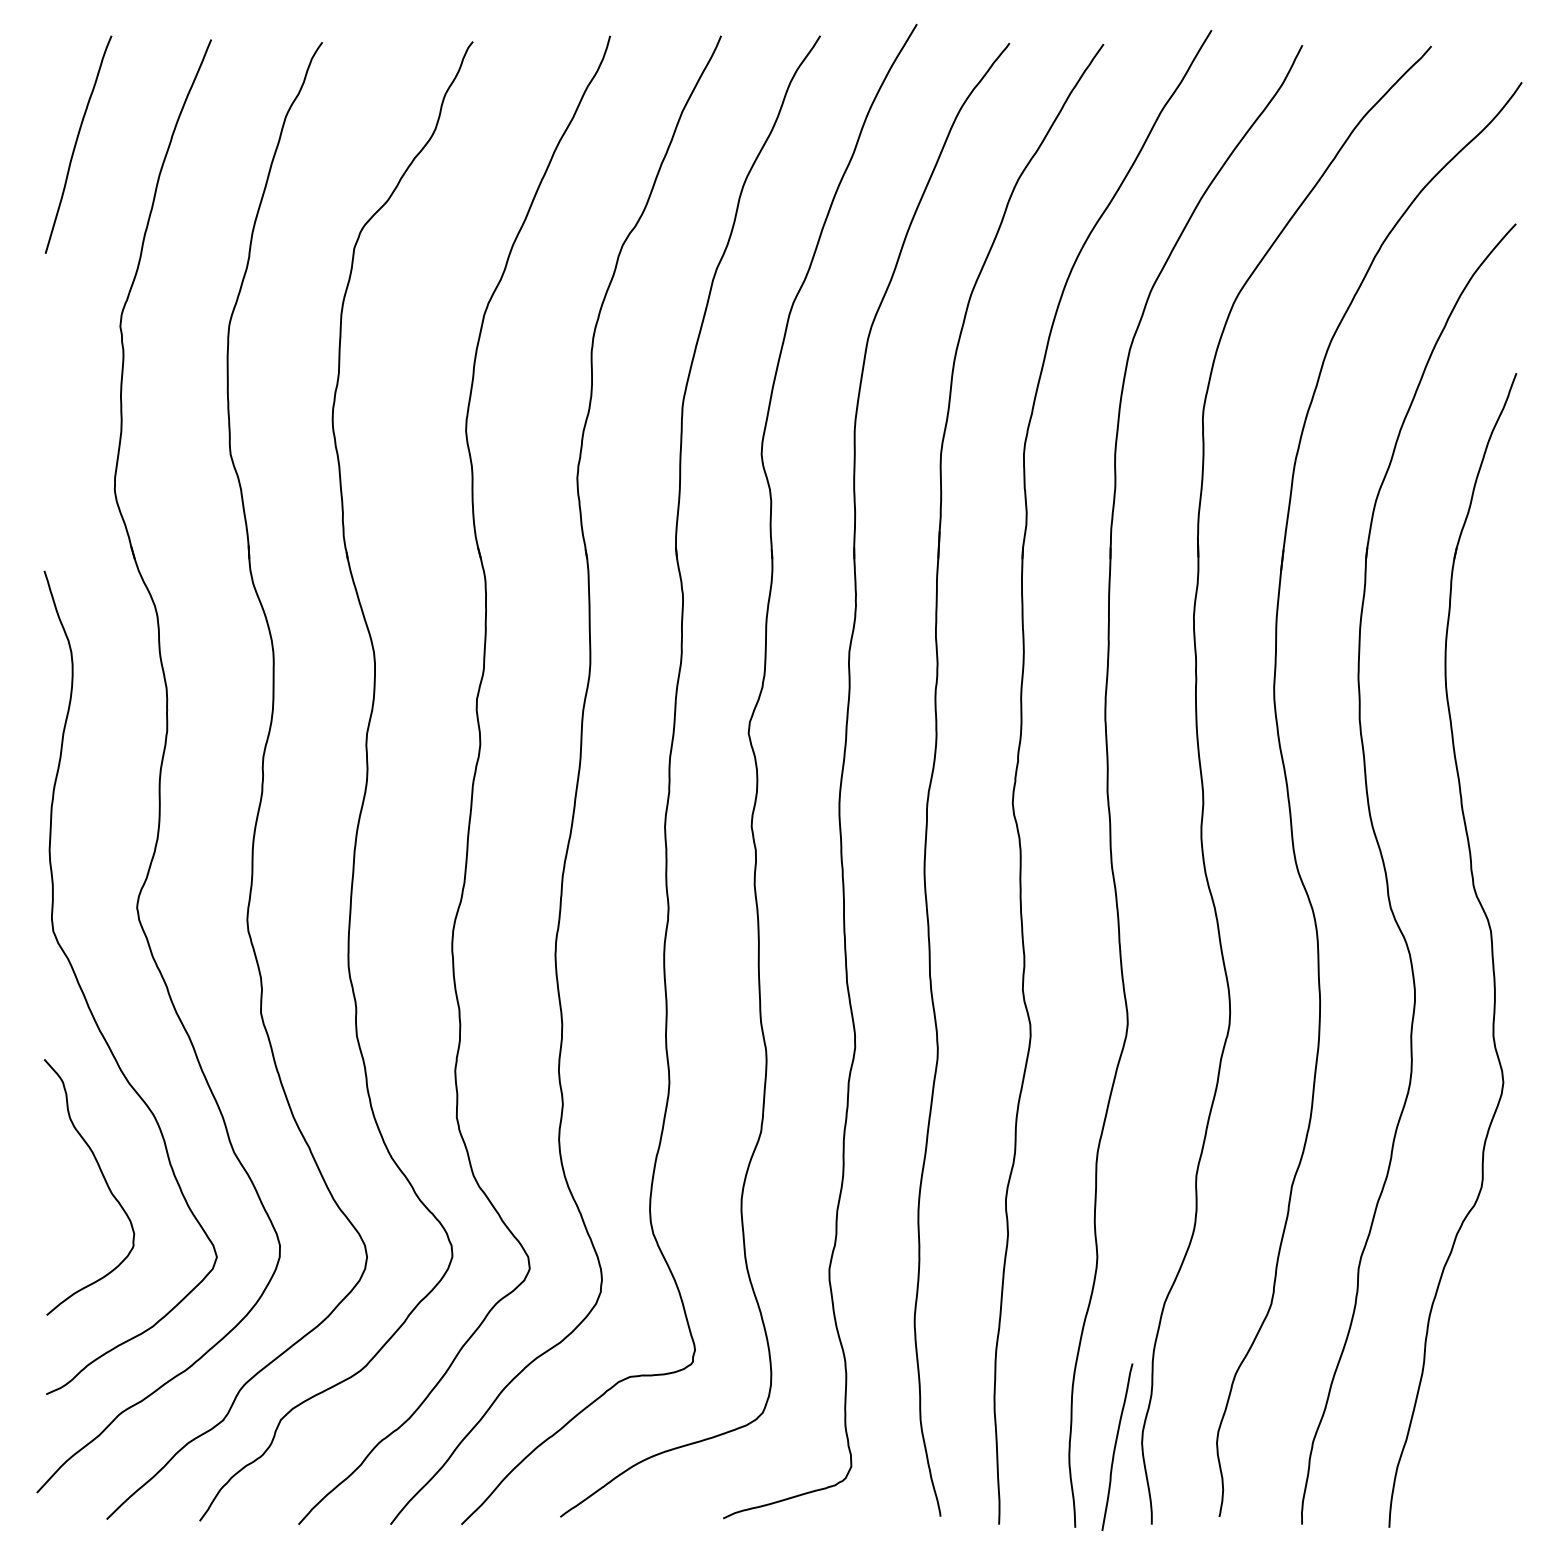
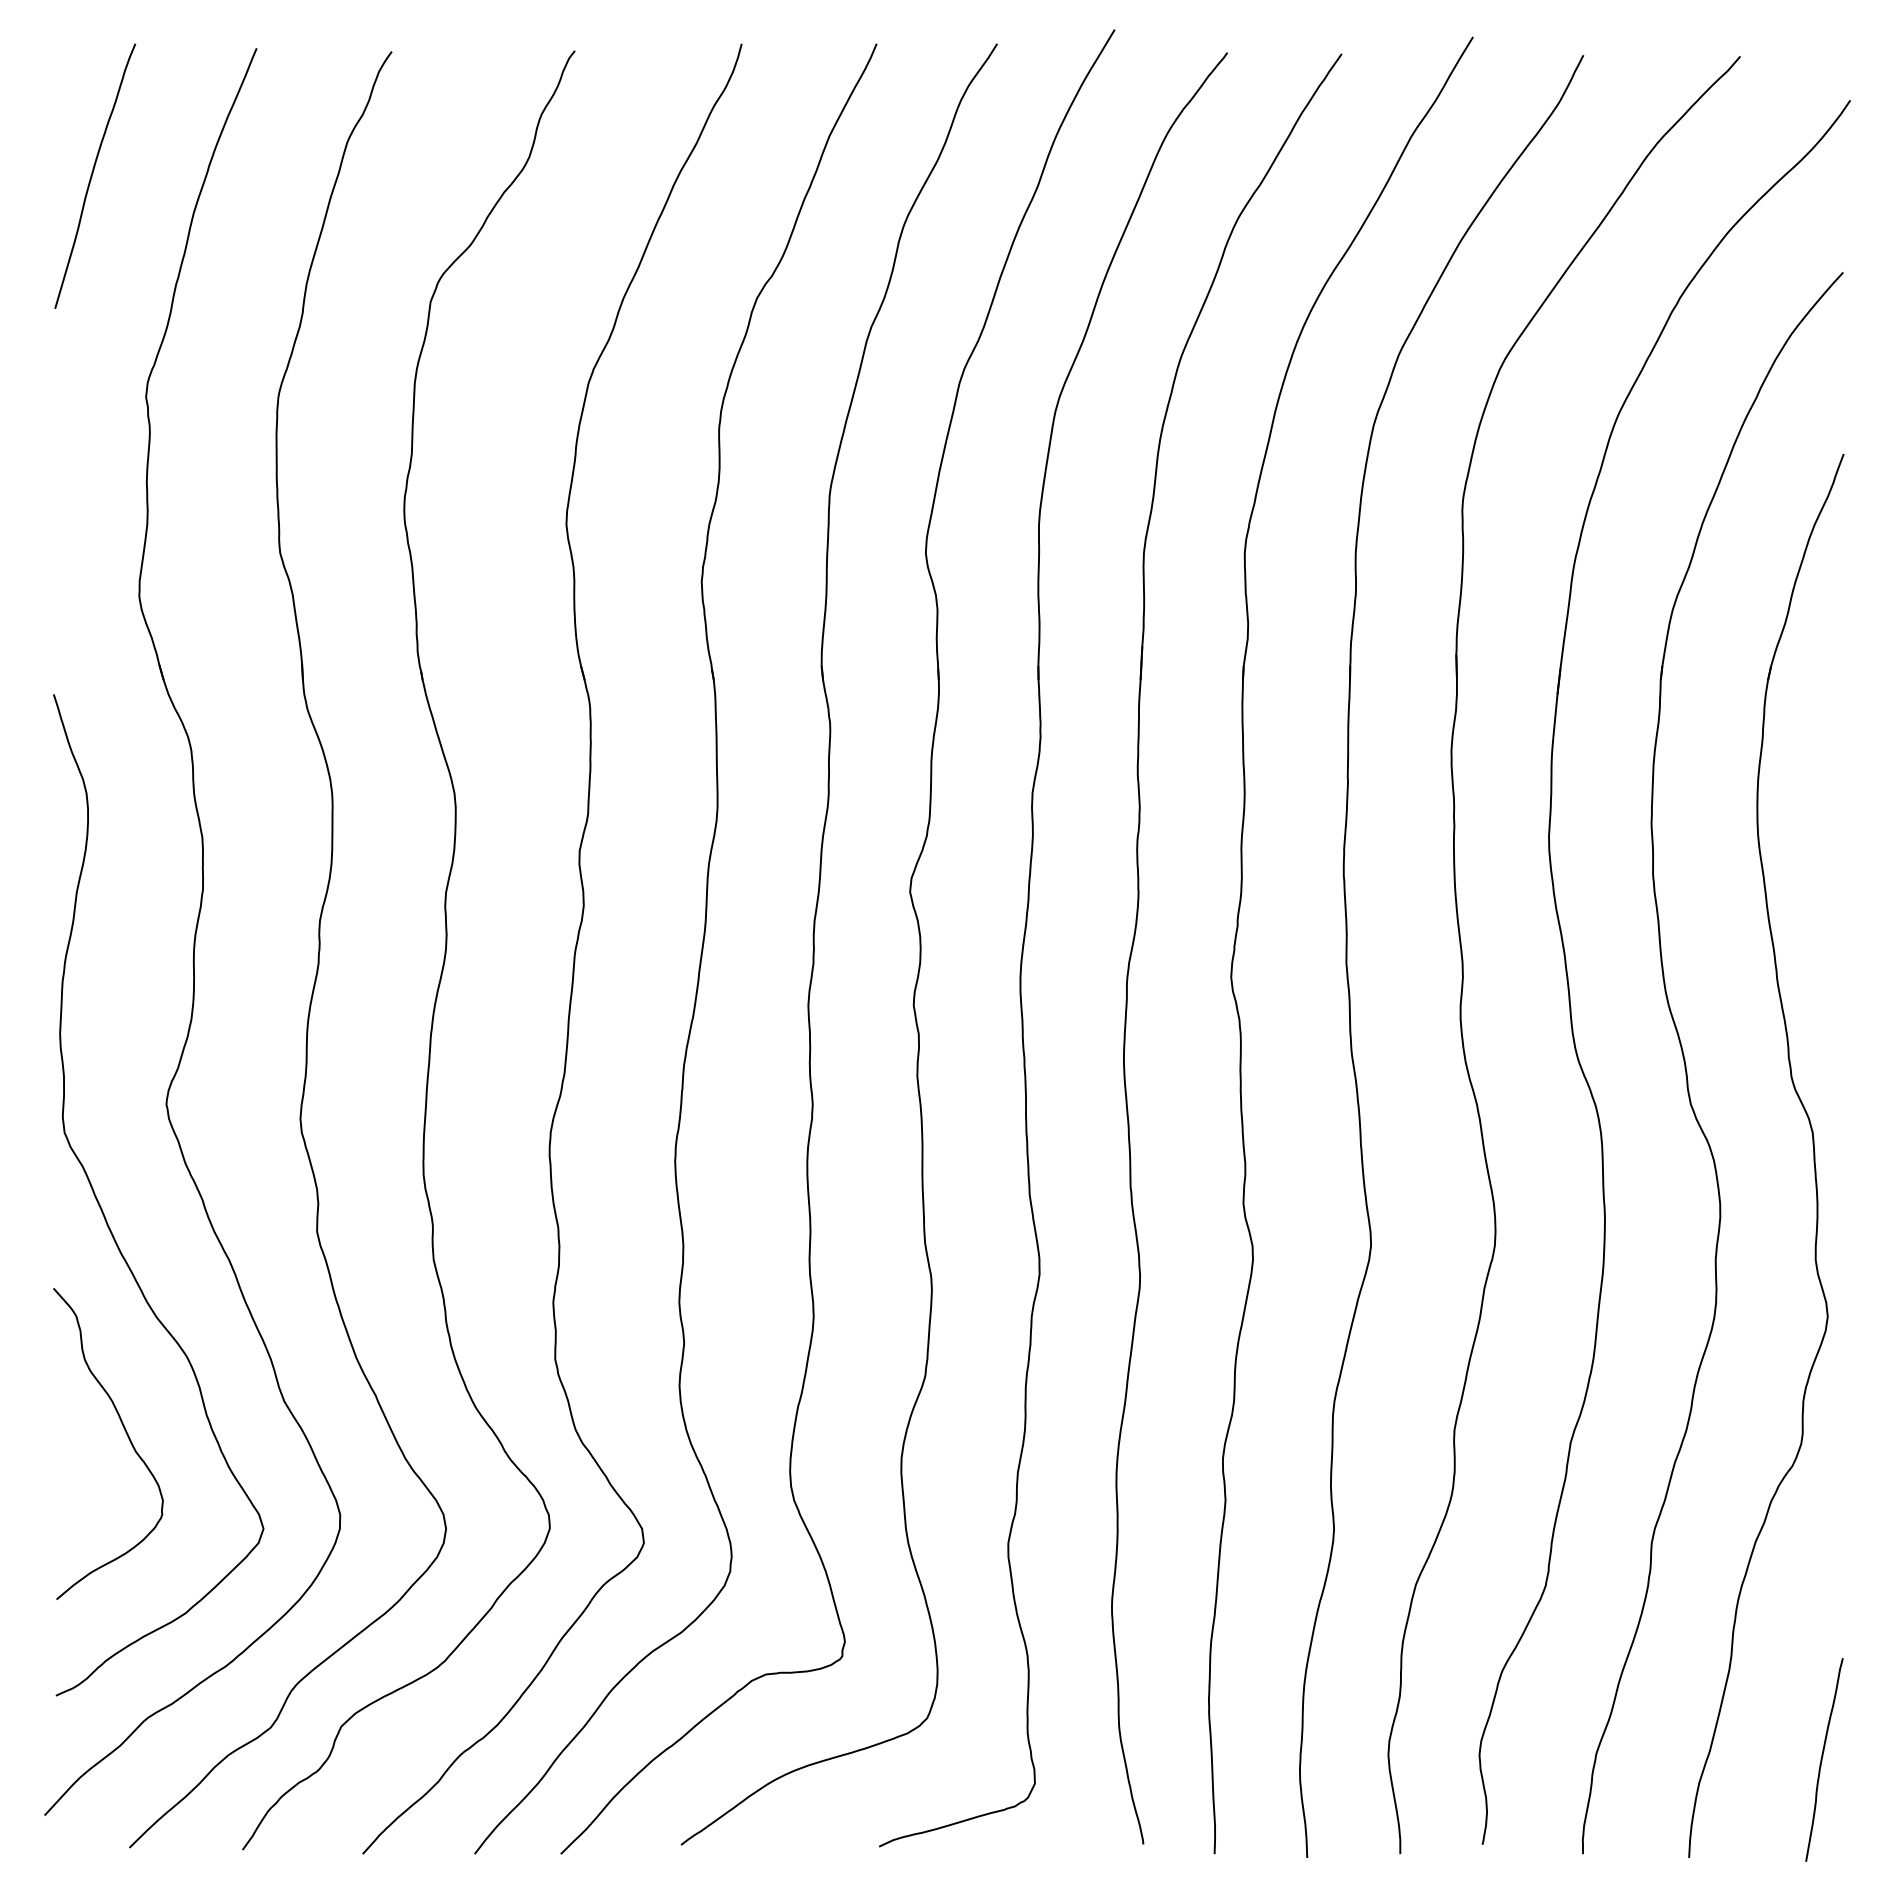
curve: (1115, 1446) -> (1822, 1759), moved

